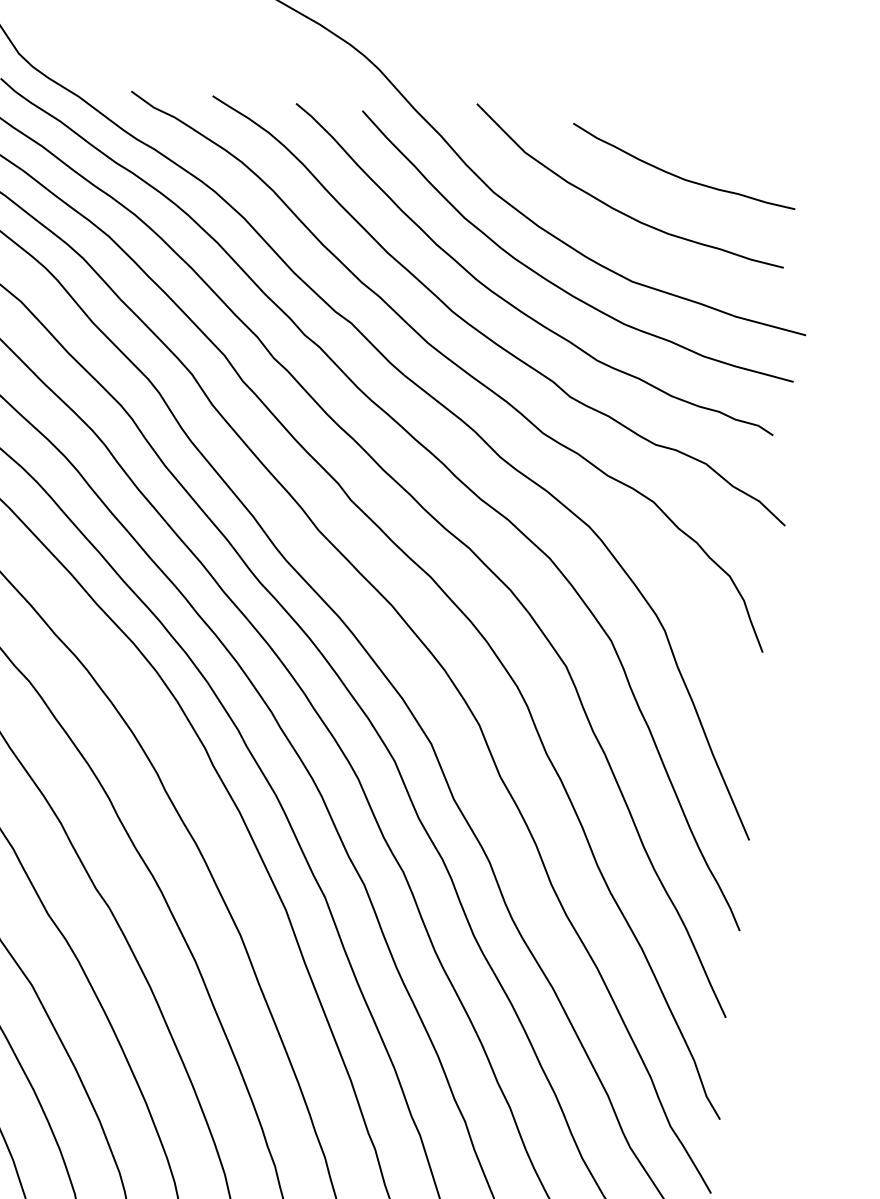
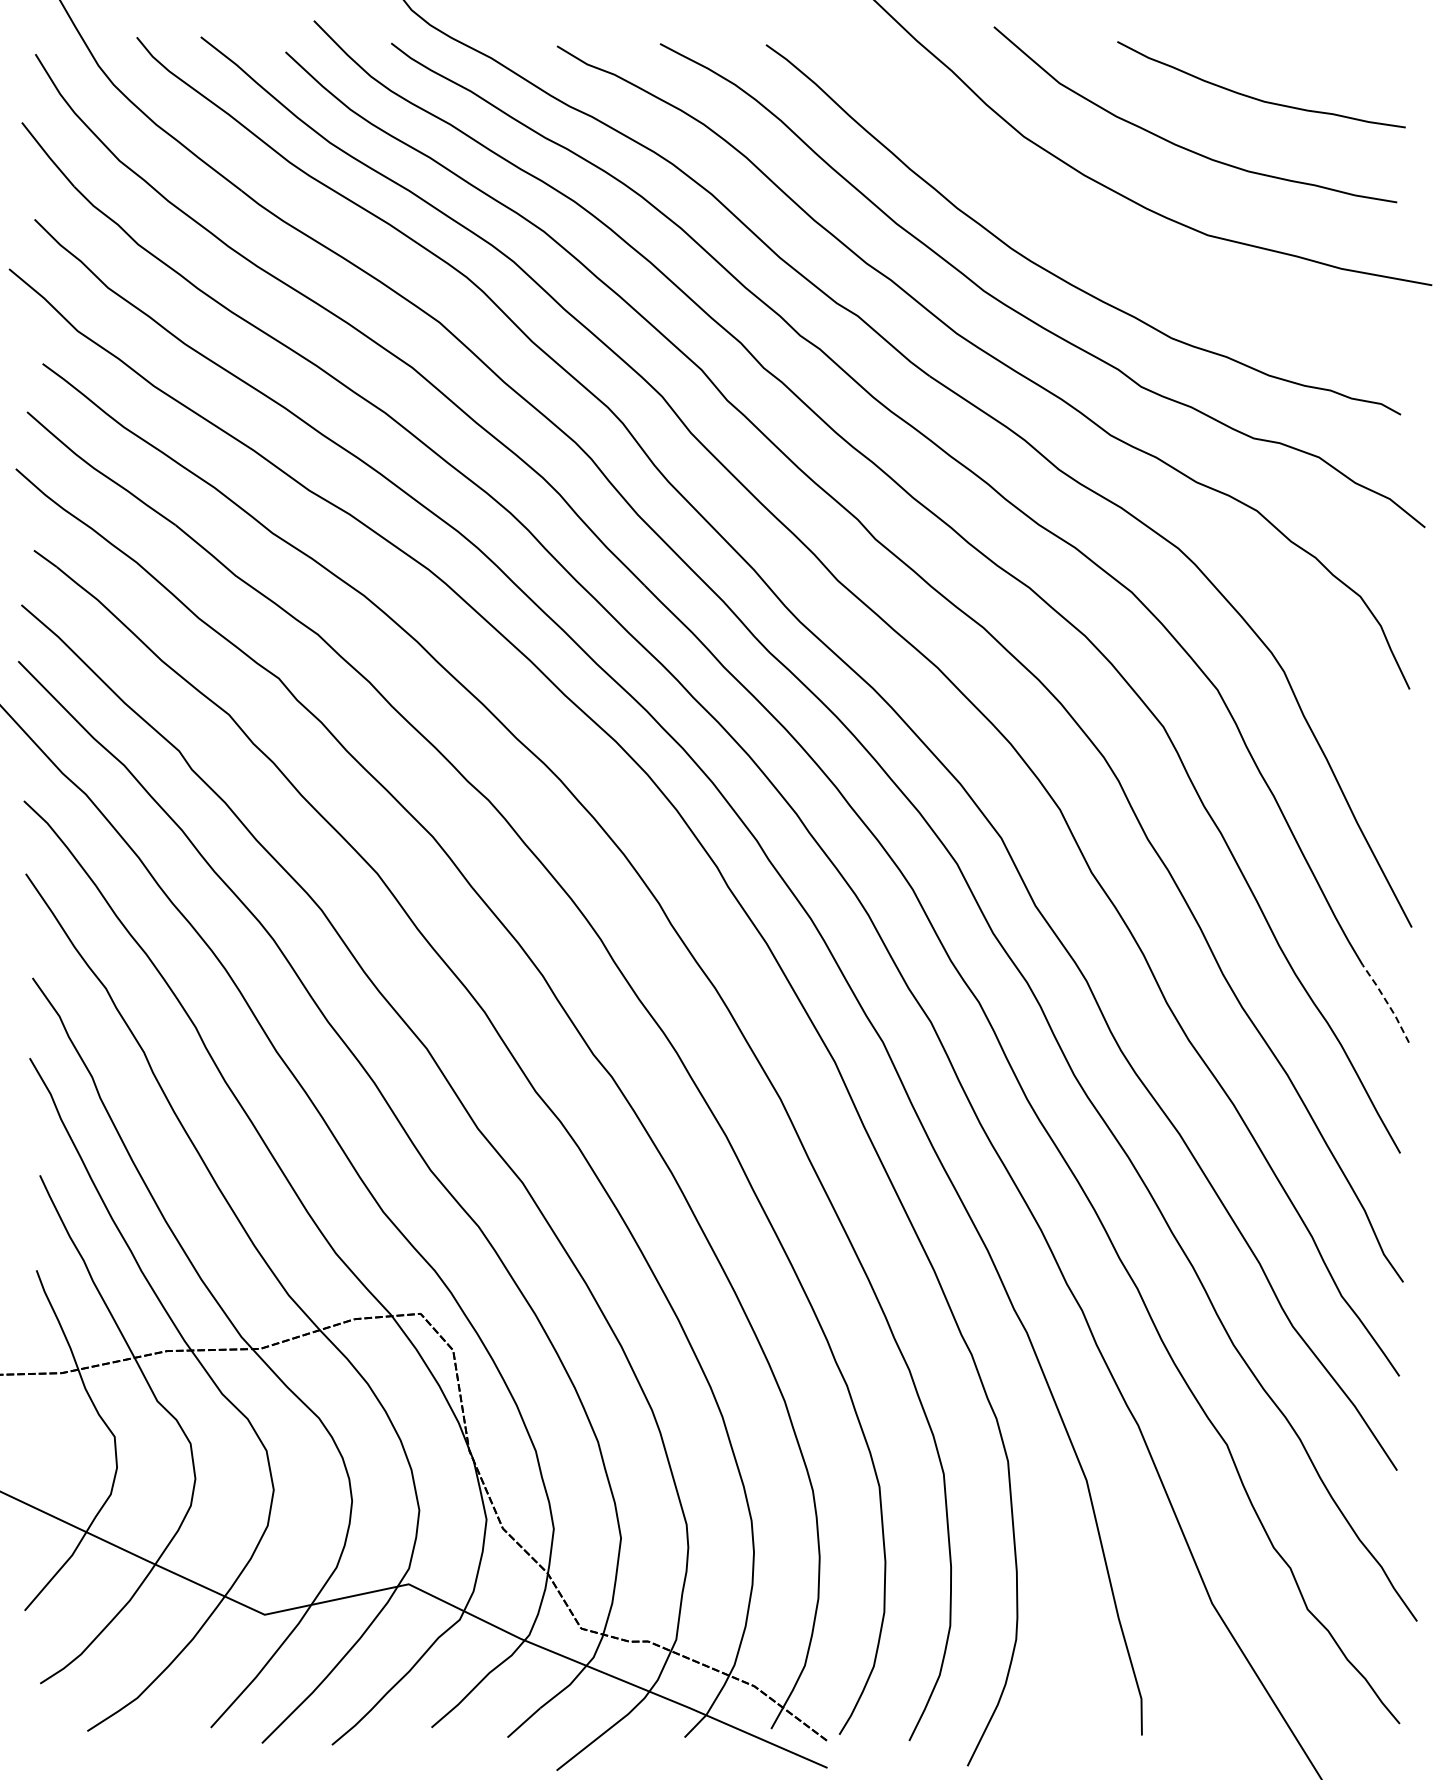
curve: (555, 284) -> (1111, 246), removed
line: (725, 898) -> (1387, 1003), solid -> dashed

